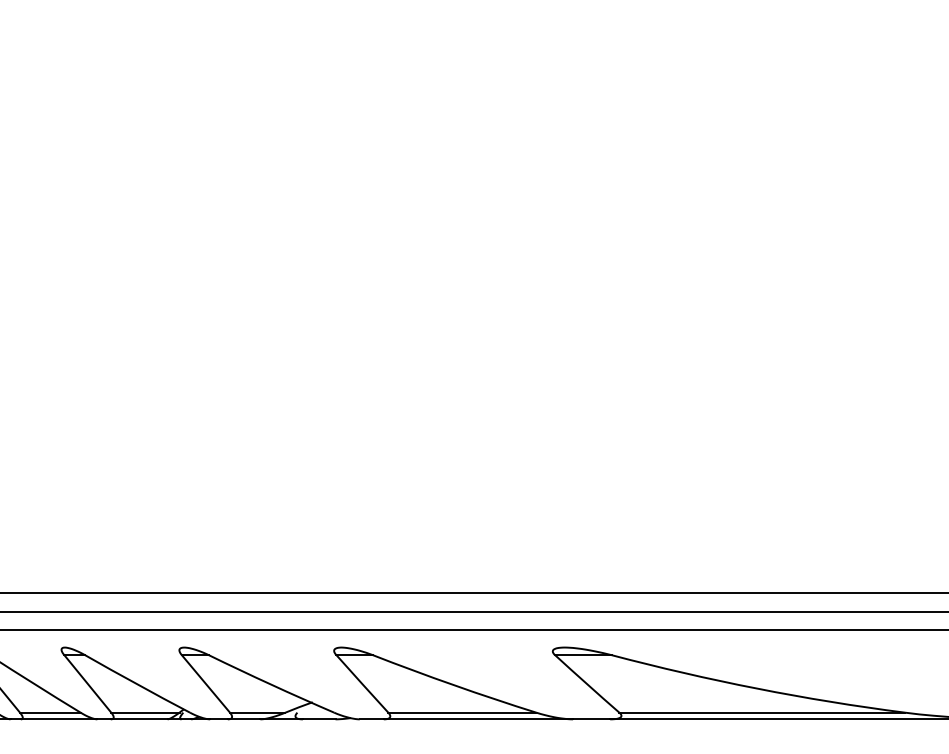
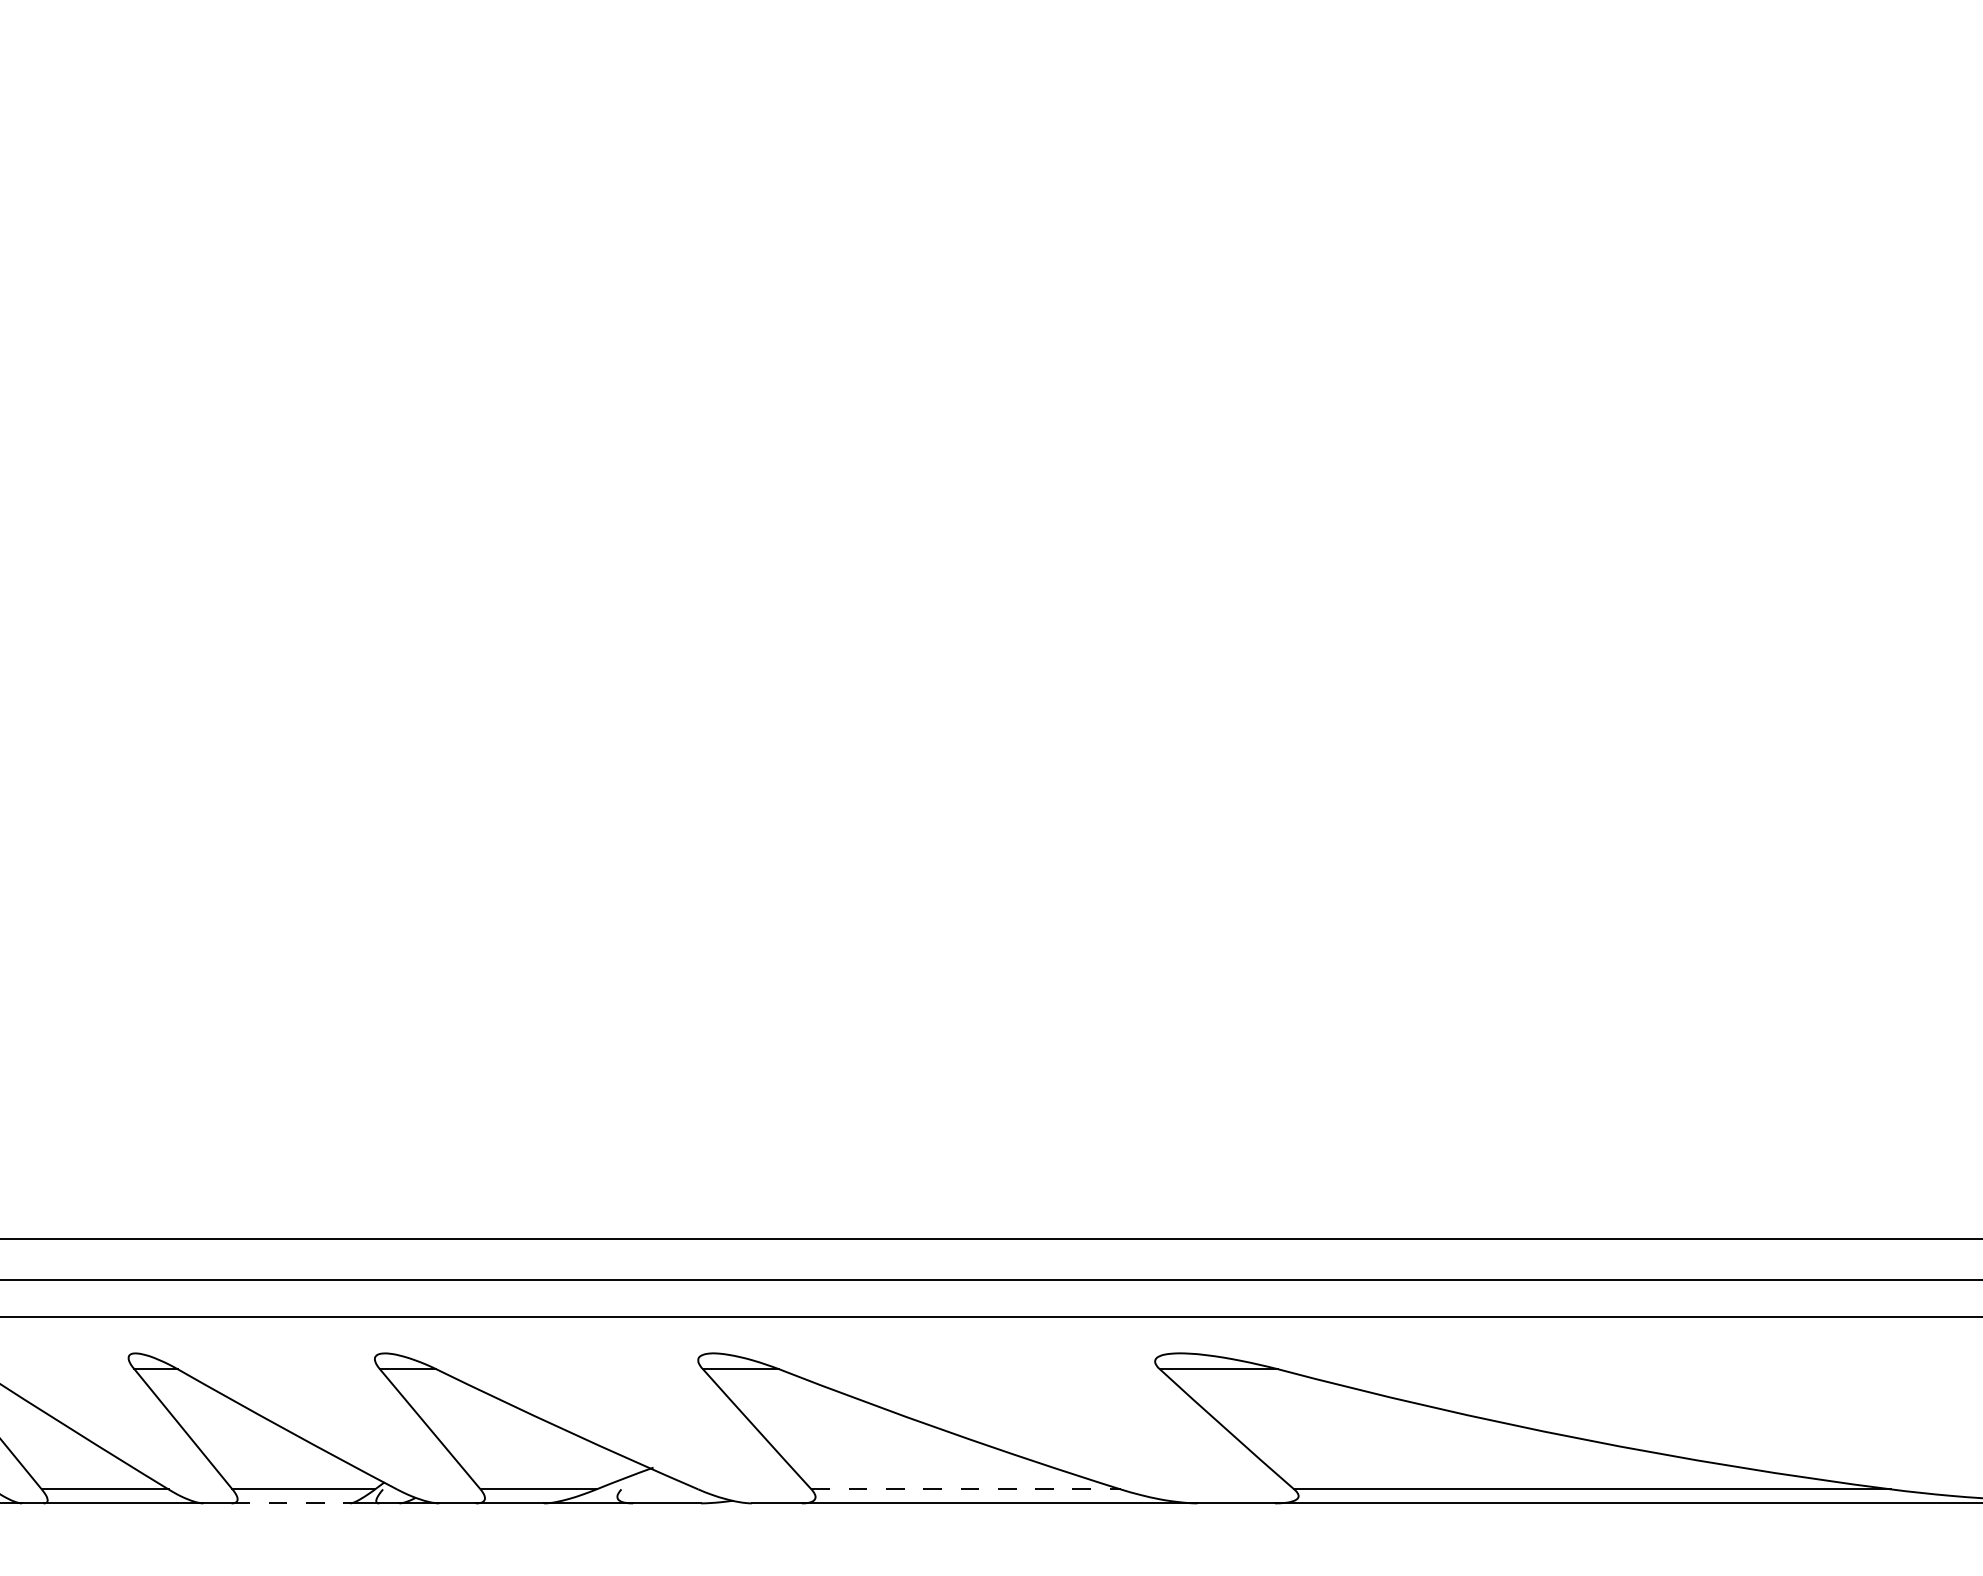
line: (462, 712) -> (966, 1489), solid -> dashed
line: (139, 719) -> (291, 1503), solid -> dashed

